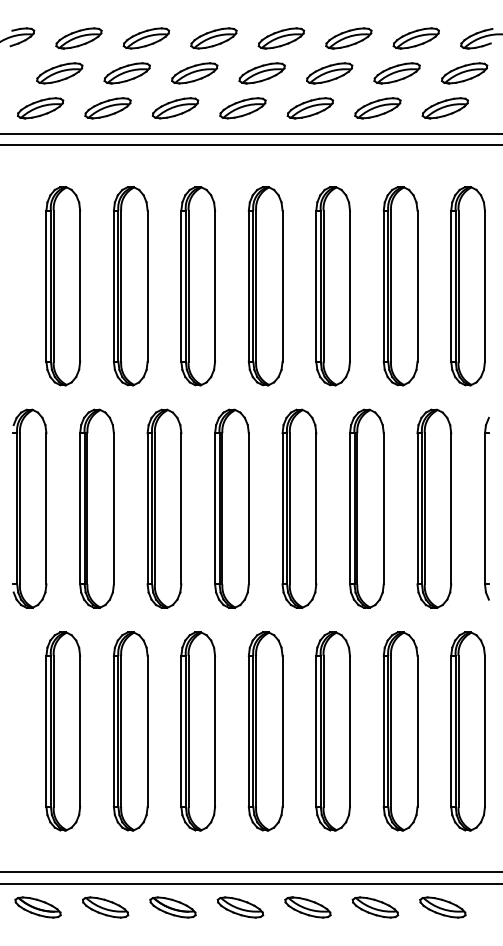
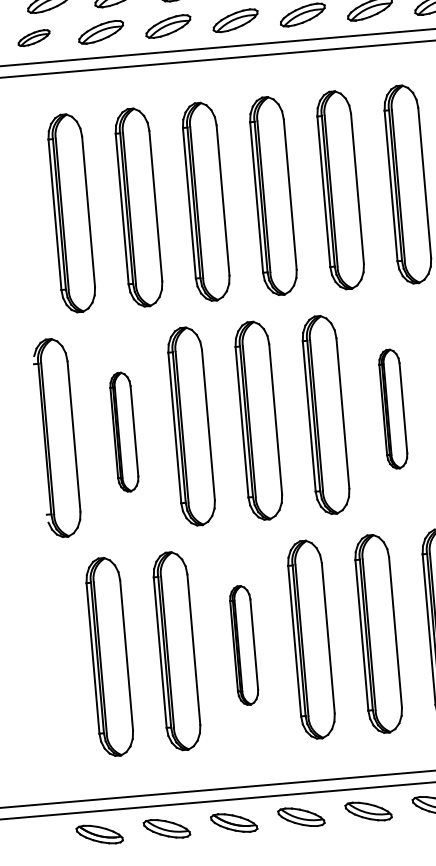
part: (40, 108) -> (33, 38), size x0.7
part: (96, 508) -> (123, 432), size x0.6
part: (366, 508) -> (392, 408), size x0.6
part: (197, 731) -> (243, 645), size x0.6

